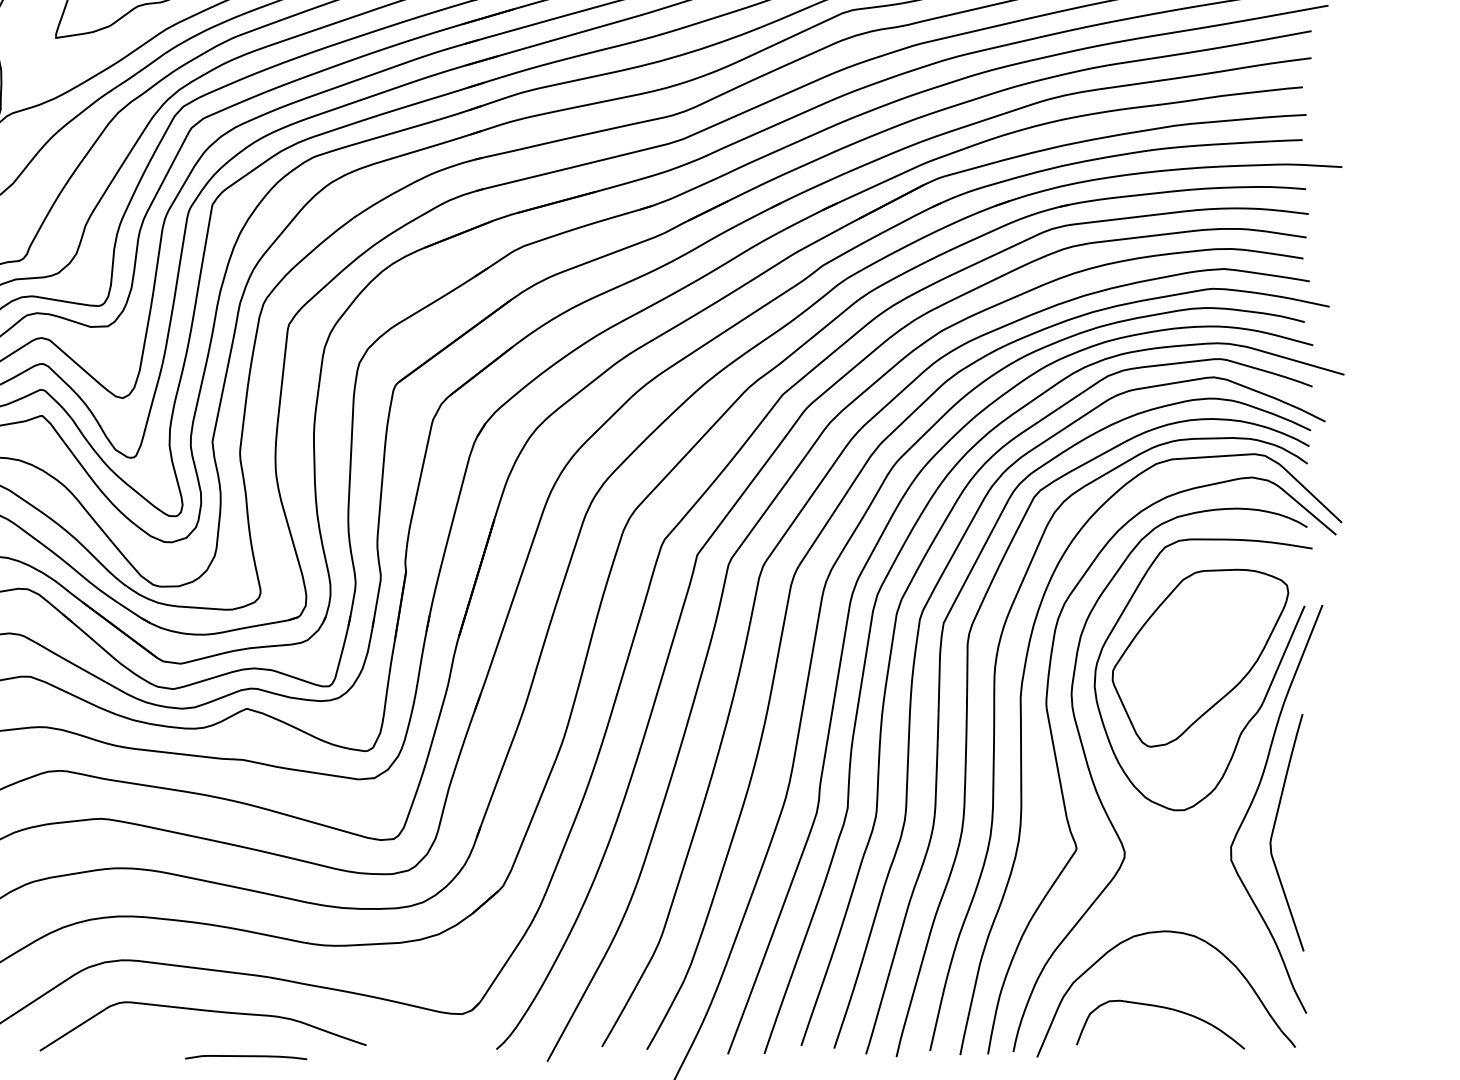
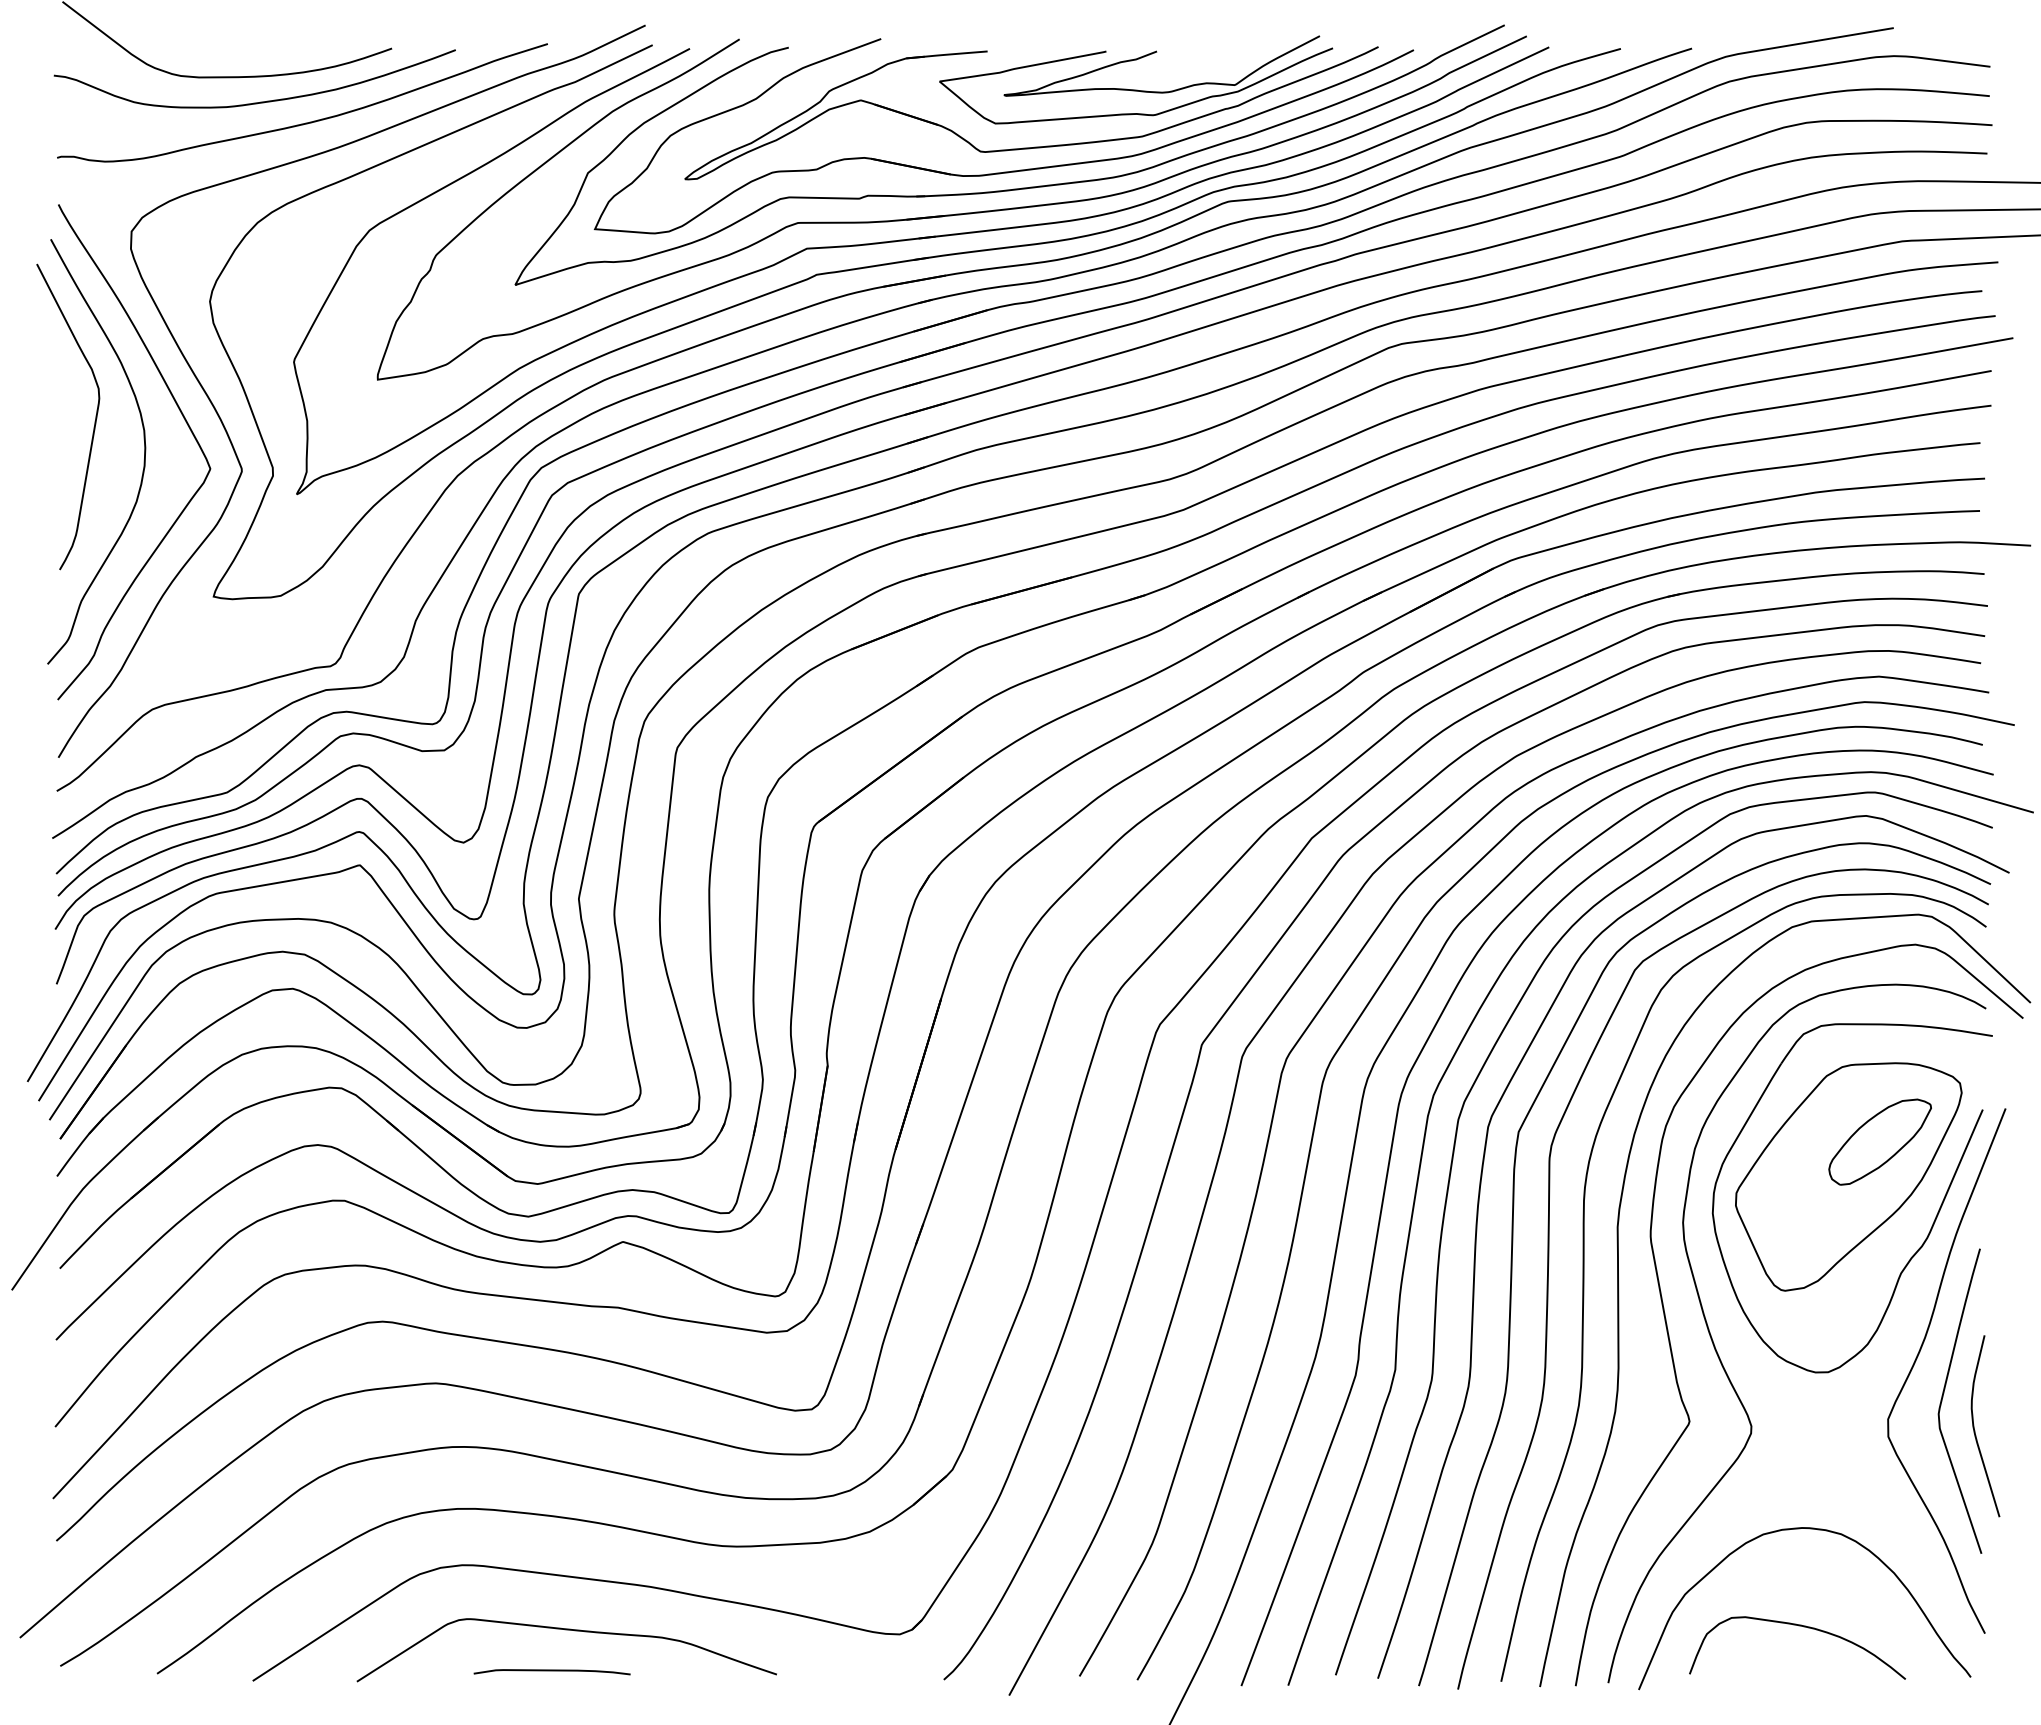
part: (1224, 630) -> (1879, 1141), added
curve: (1299, 855) -> (1975, 1430), added
curve: (245, 1057) -> (551, 1671), moved

